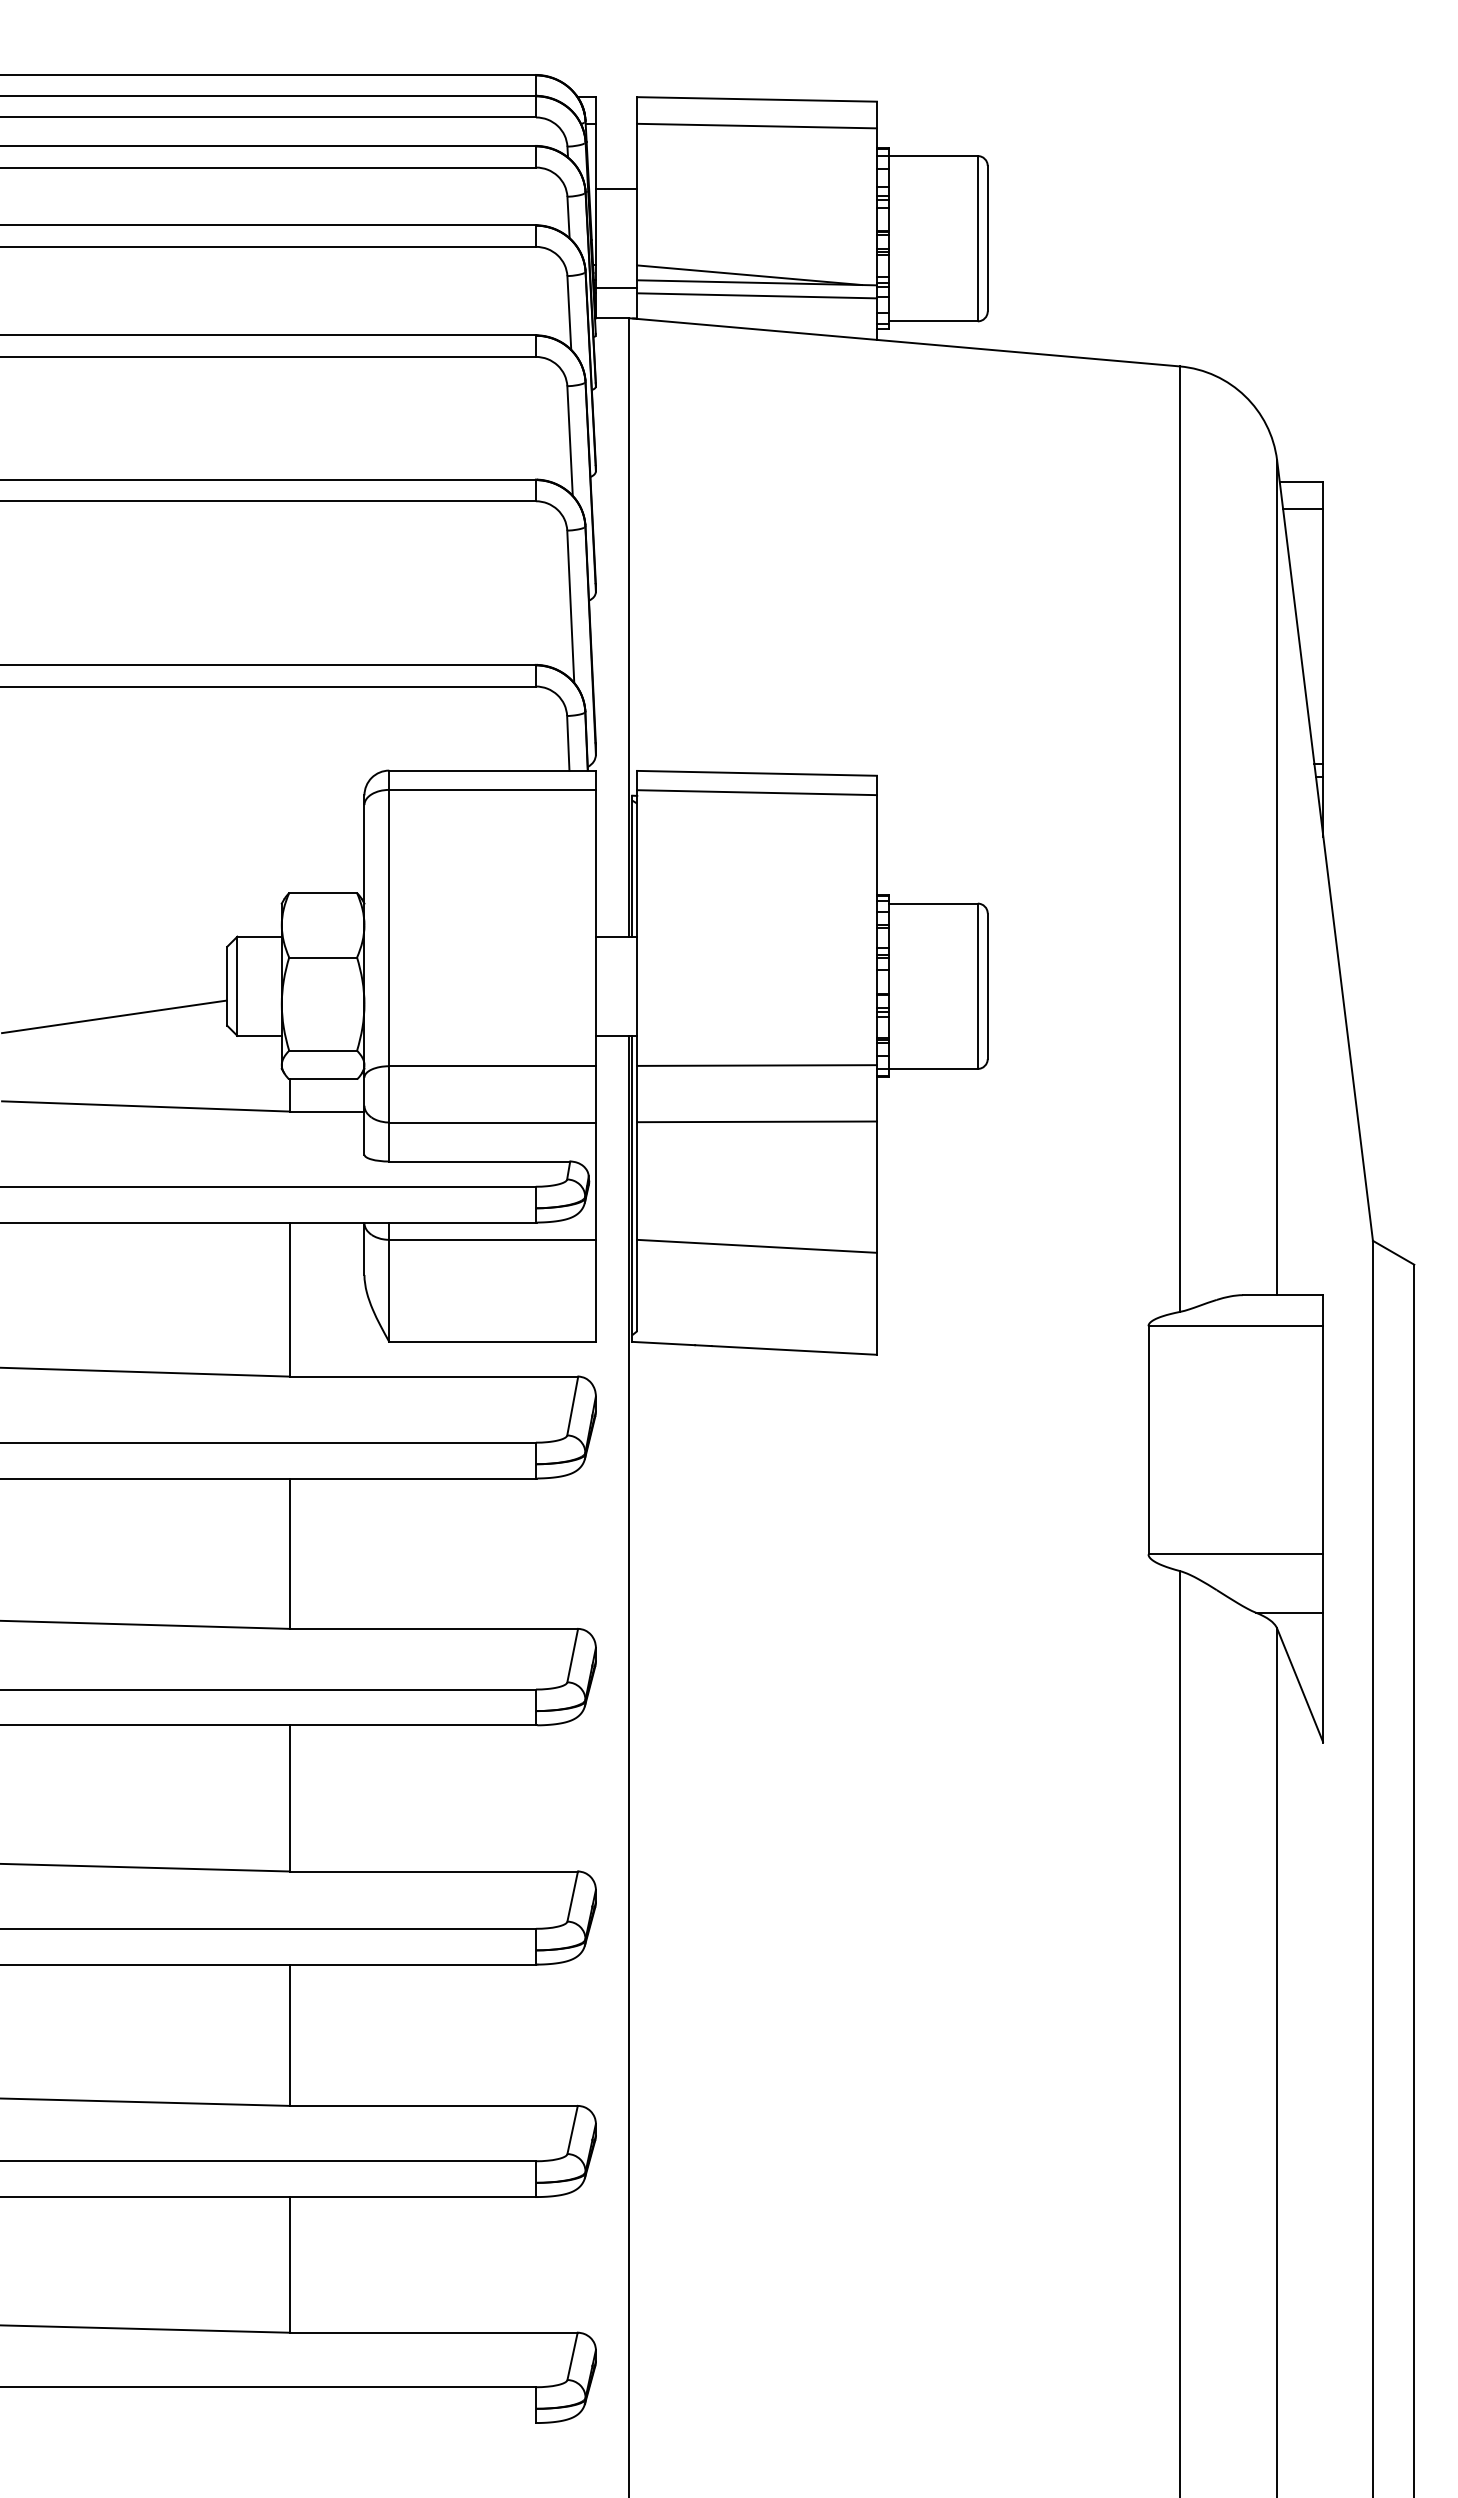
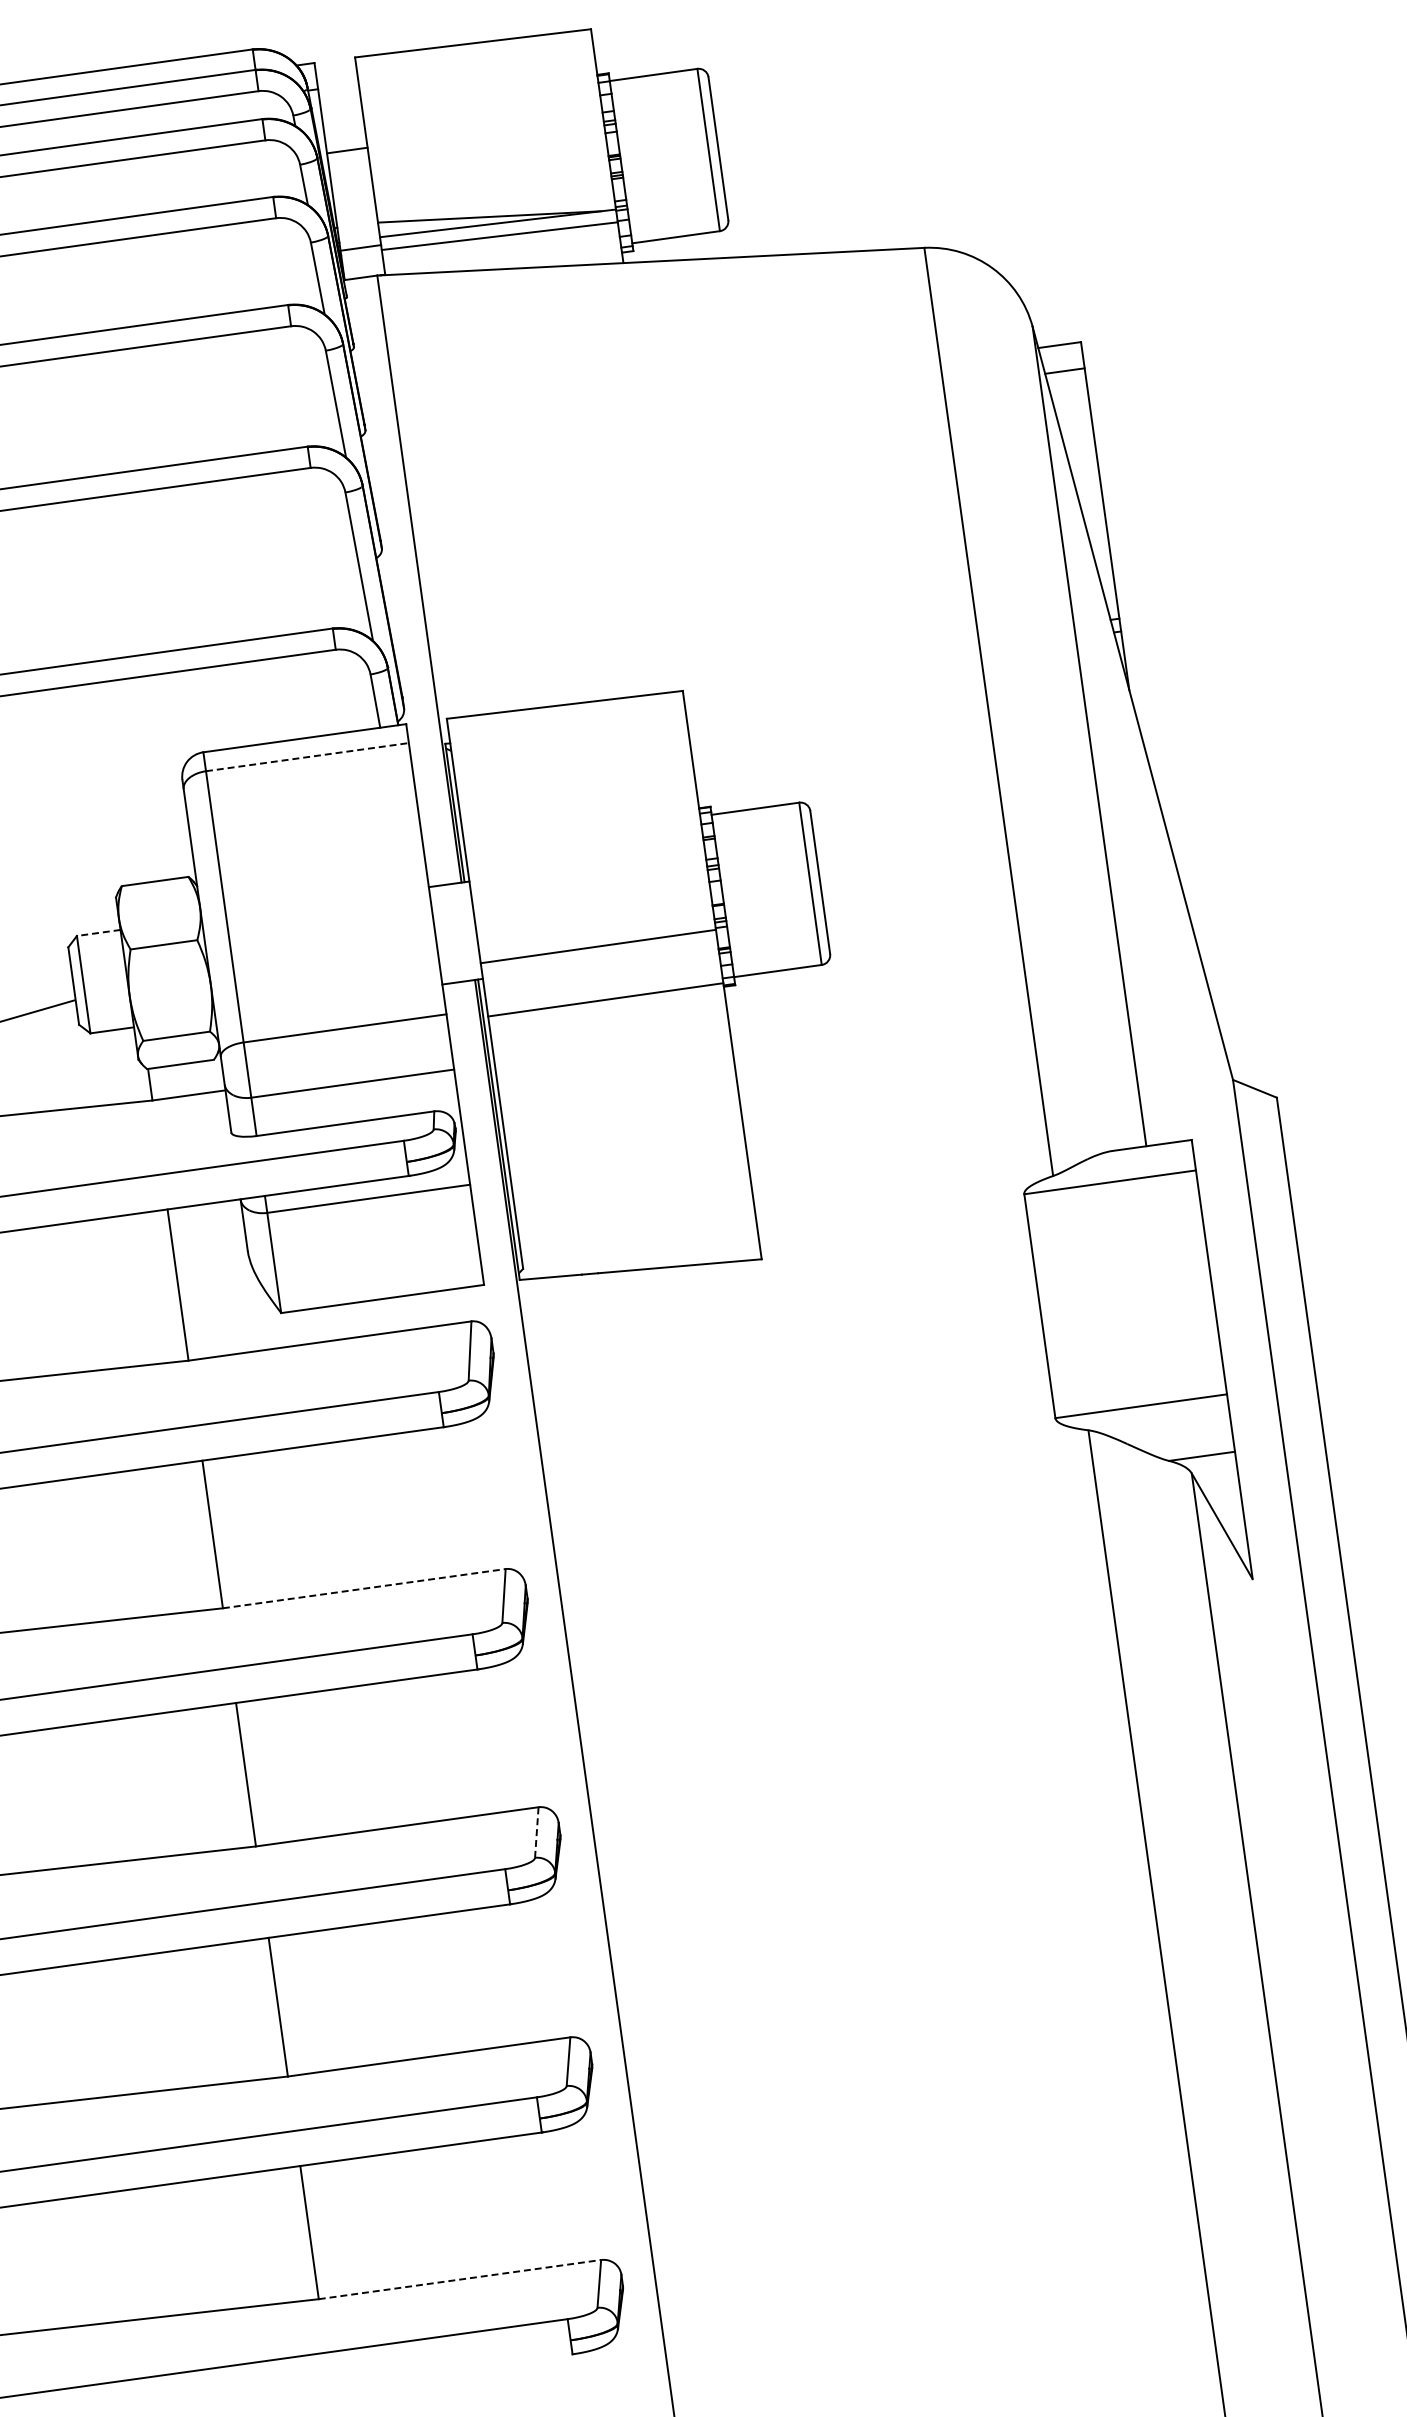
line: (756, 125) -> (476, 69), removed
line: (493, 789) -> (308, 756), solid -> dashed
line: (756, 792) -> (566, 723), removed
line: (259, 936) -> (98, 932), solid -> dashed
line: (756, 1065) -> (597, 946), moved
line: (756, 1121) -> (605, 999), moved
line: (756, 1245) -> (628, 1168), removed
line: (434, 1628) -> (364, 1588), solid -> dashed
line: (572, 1896) -> (536, 1832), solid -> dashed
line: (433, 2332) -> (459, 2279), solid -> dashed

